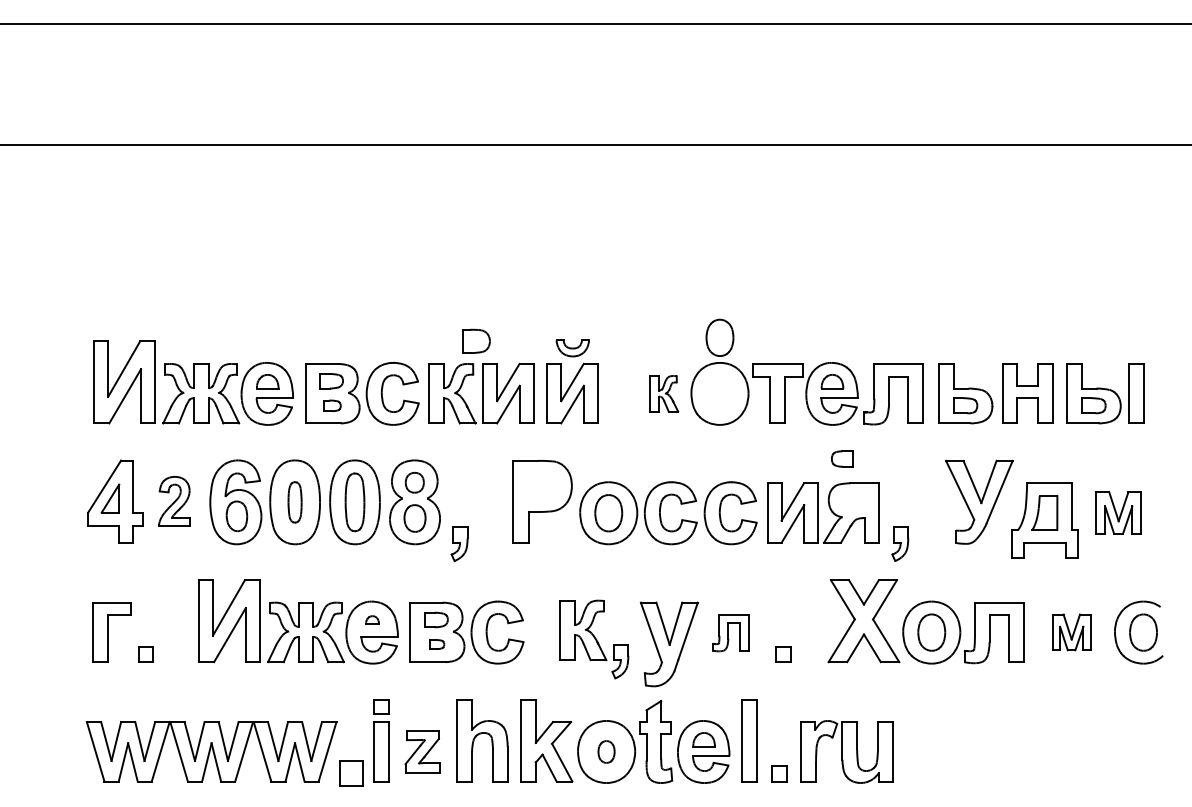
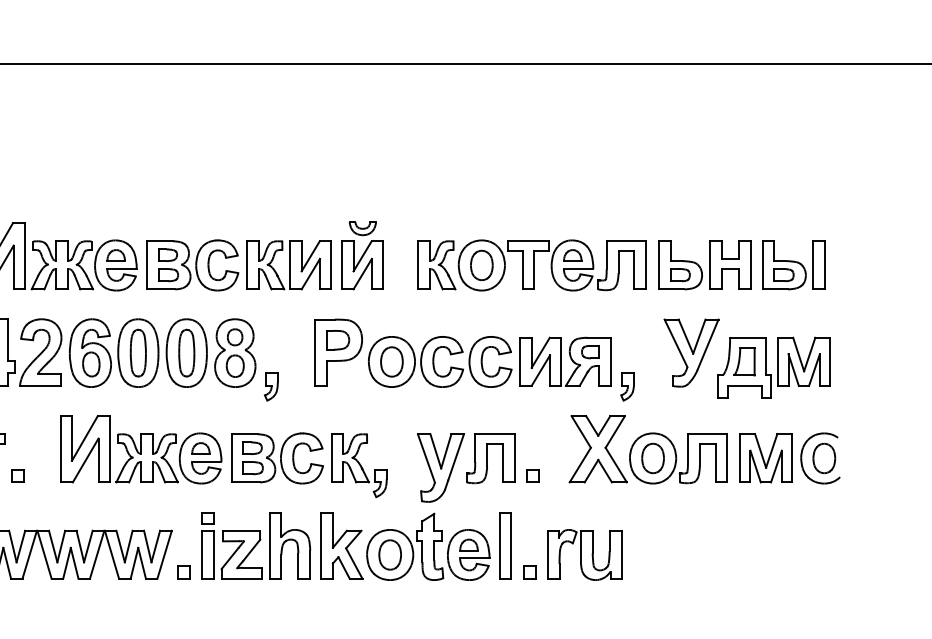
part: (719, 337) -> (481, 265), moved
part: (476, 340) -> (338, 339), moved
part: (664, 393) -> (437, 265), size x1.67
part: (332, 405) -> (168, 274), size x1.43
part: (842, 458) -> (590, 351), moved
part: (173, 501) -> (40, 352), size x1.67
part: (294, 502) -> (137, 353), size x1.43
part: (1118, 512) -> (804, 361), size x1.43
part: (372, 619) -> (200, 447), size x1.67
part: (1071, 632) -> (766, 458), size x1.67
part: (730, 633) -> (490, 459), size x1.67
part: (594, 639) -> (359, 465), moved
part: (436, 644) -> (252, 468), size x1.67
part: (422, 751) -> (241, 554), size x1.43
part: (606, 751) -> (390, 554), size x1.67
part: (351, 773) -> (183, 572), size x0.62

